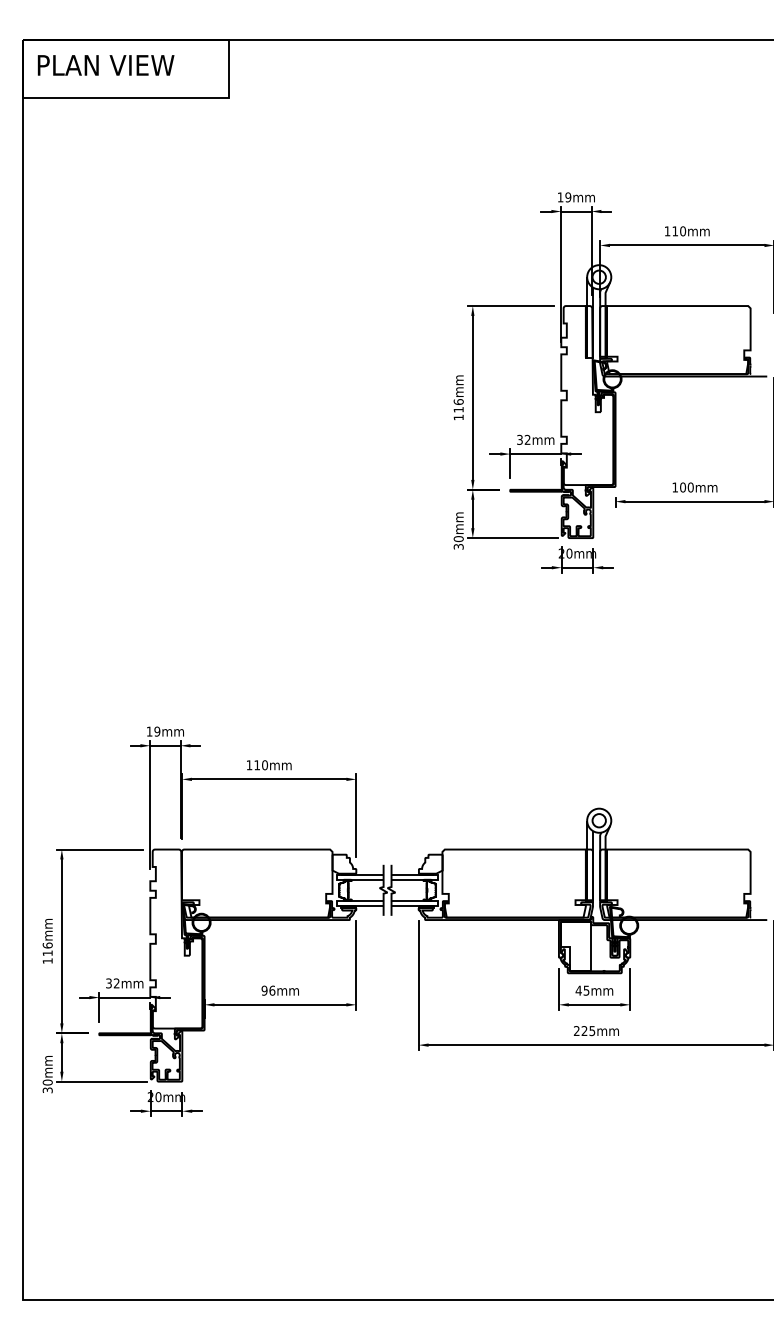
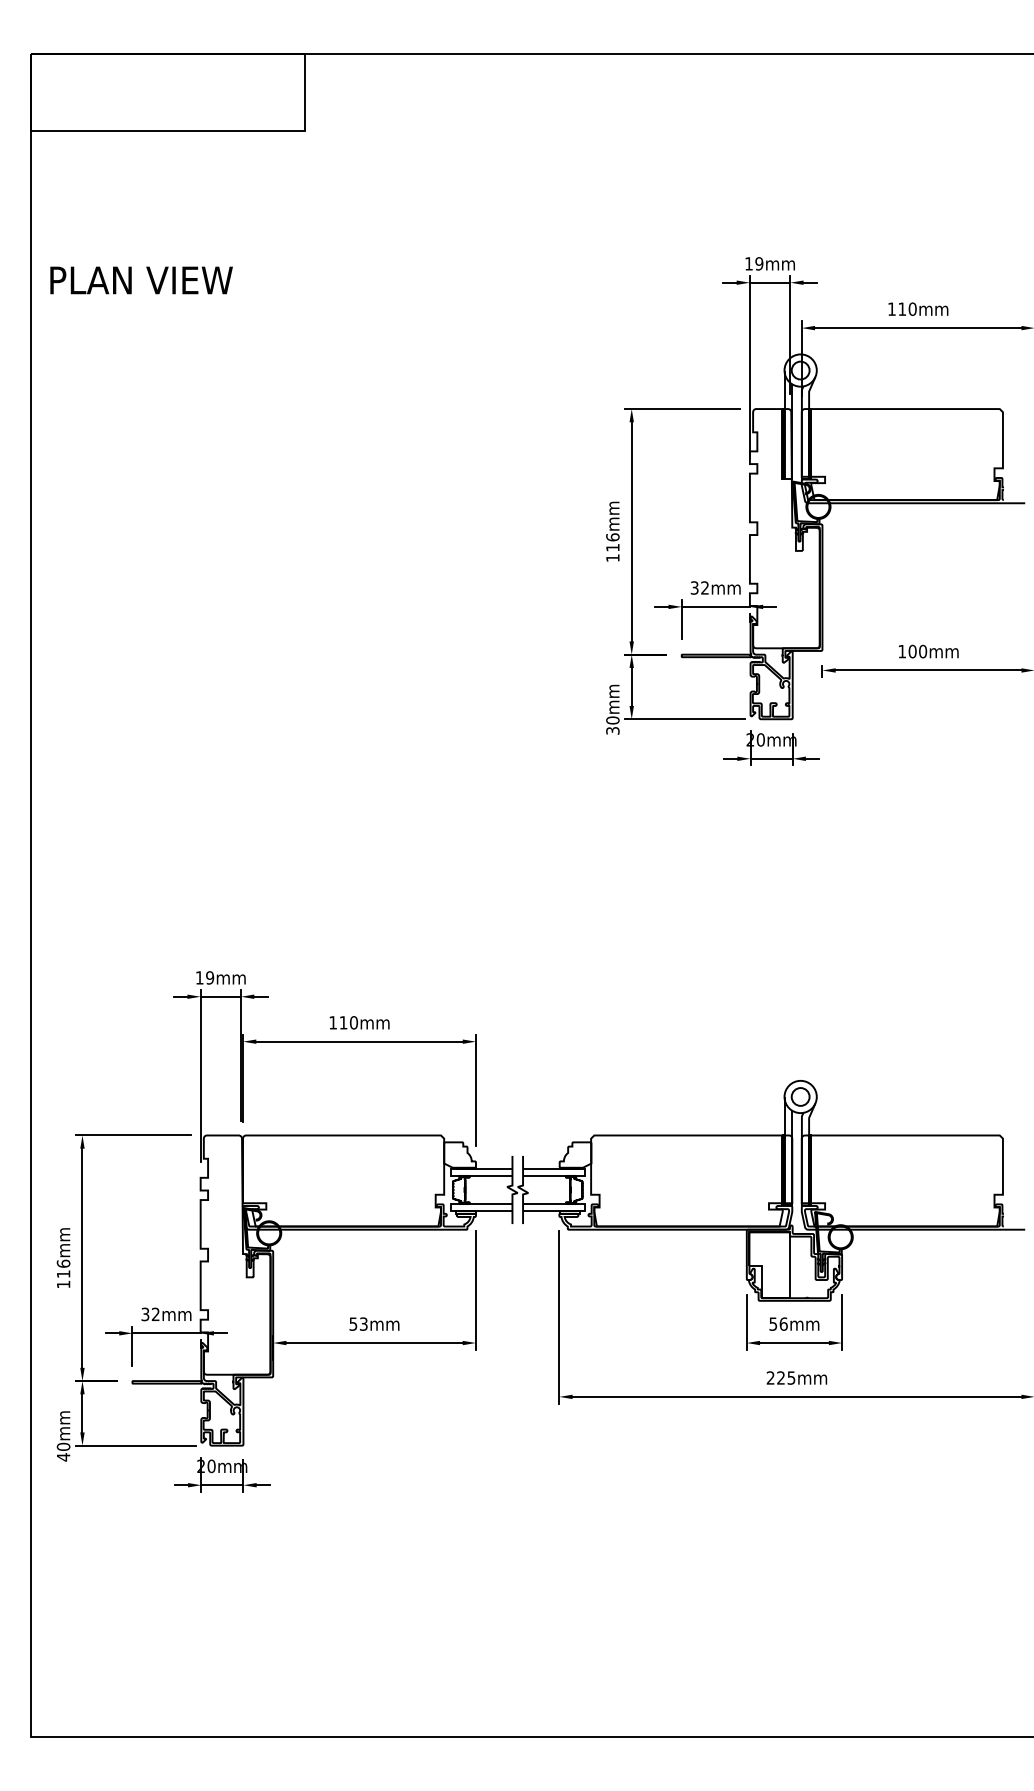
text: (106, 65) -> (141, 280), moved
text: (268, 990) -> (358, 1323), 96mm -> 53mm
text: (582, 990) -> (778, 1323), 45mm -> 56mm
text: (47, 1090) -> (63, 1457), 30mm -> 40mm

